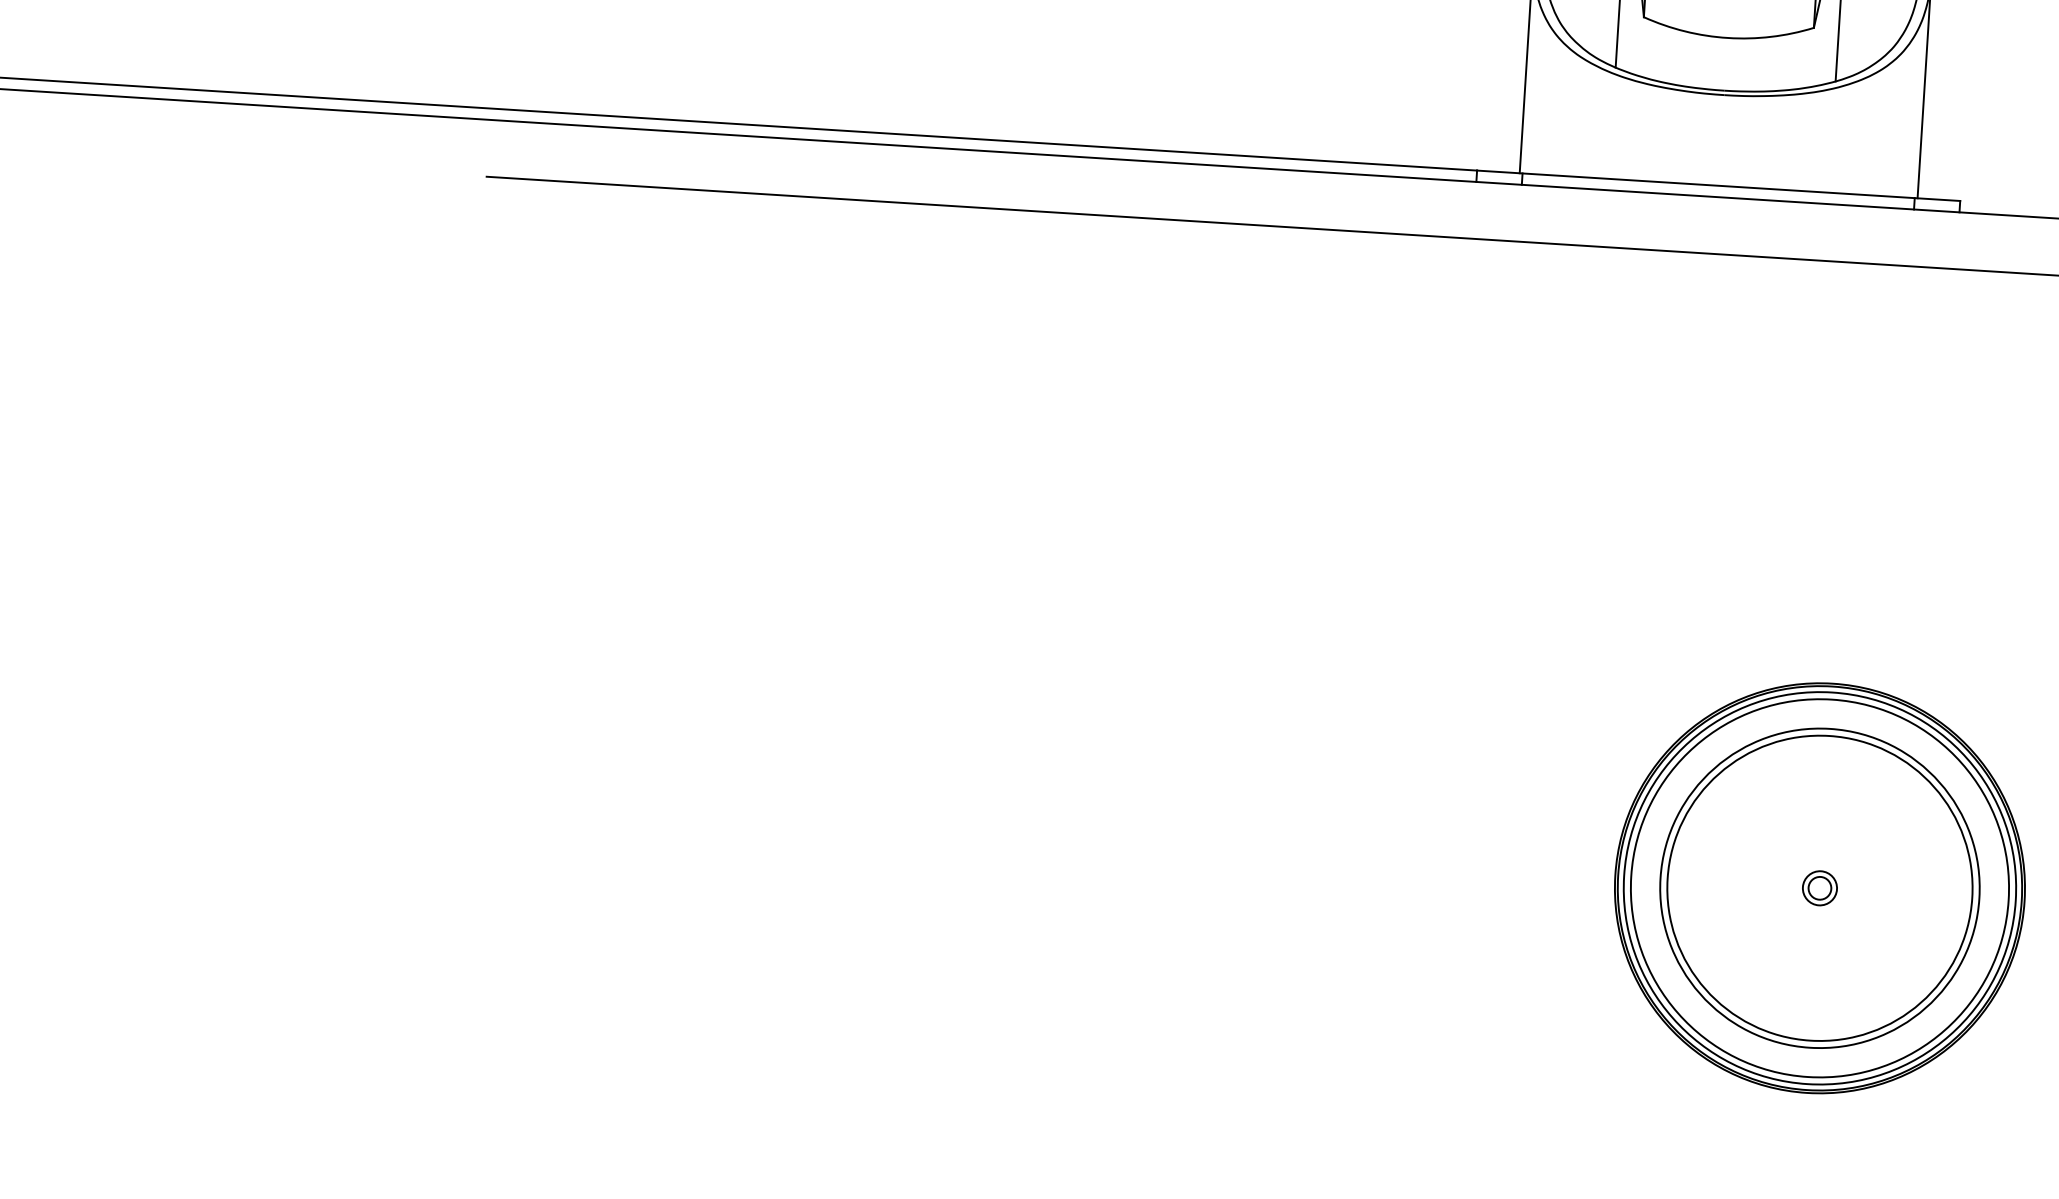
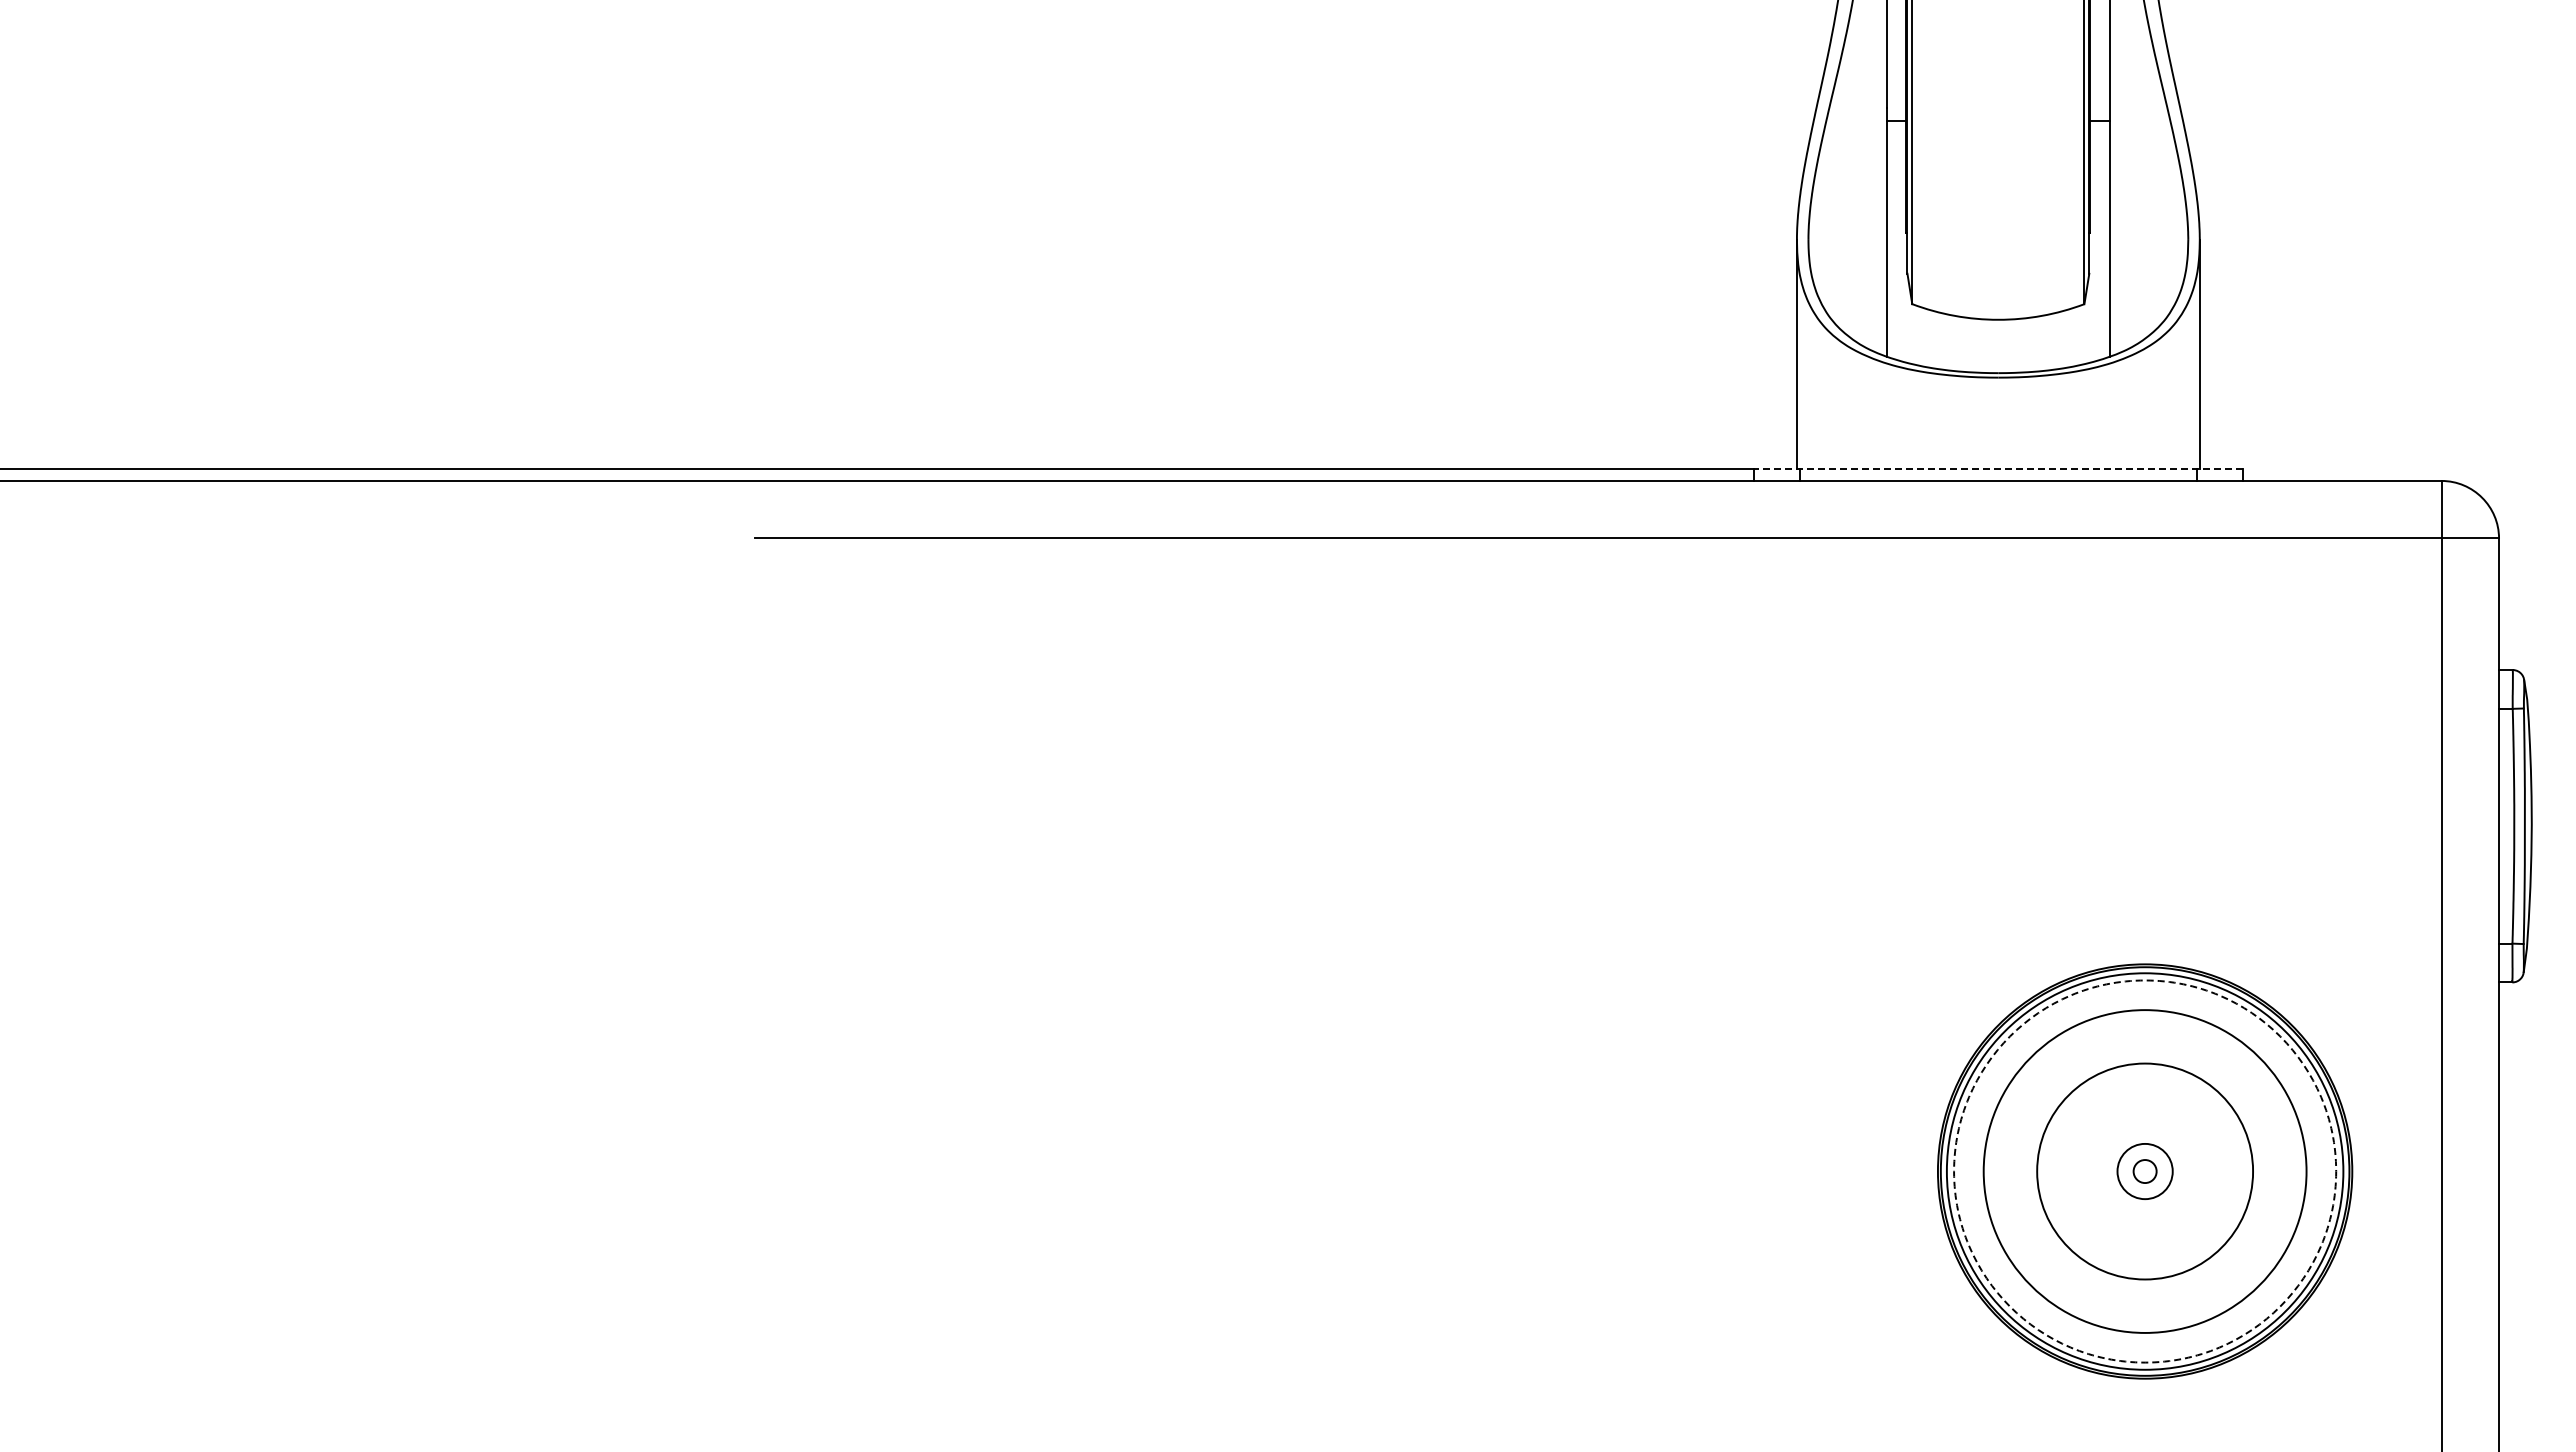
line: (1718, 185) -> (1998, 469), solid -> dashed
circle: (1819, 888) -> (2144, 1171), size x0.7
circle: (1819, 888) -> (2144, 1171), size x1.6
circle: (1820, 888) -> (2145, 1171), solid -> dashed

